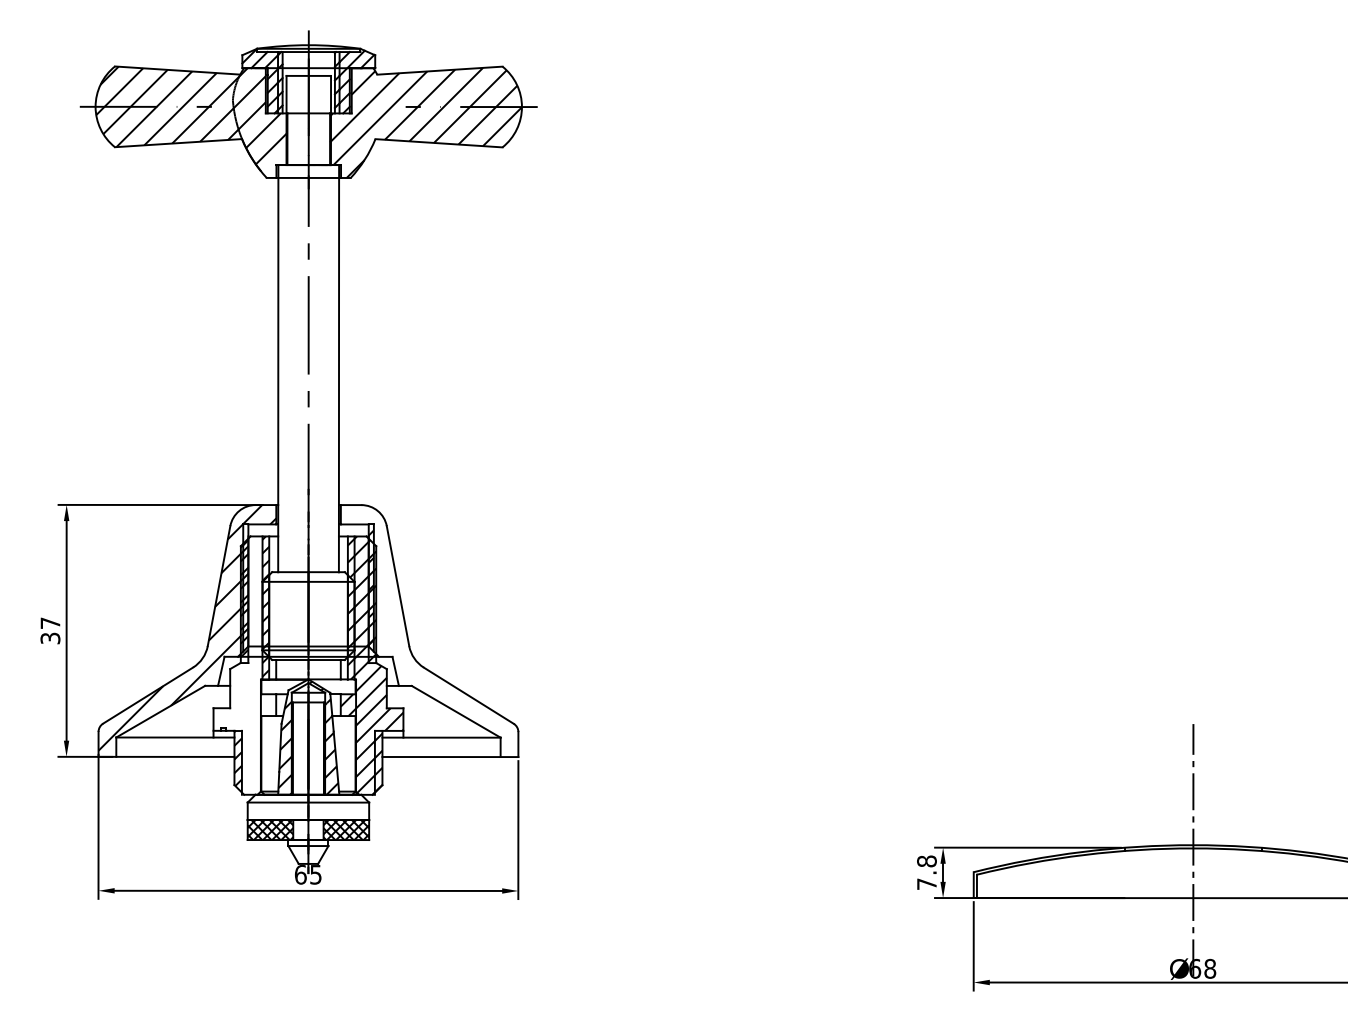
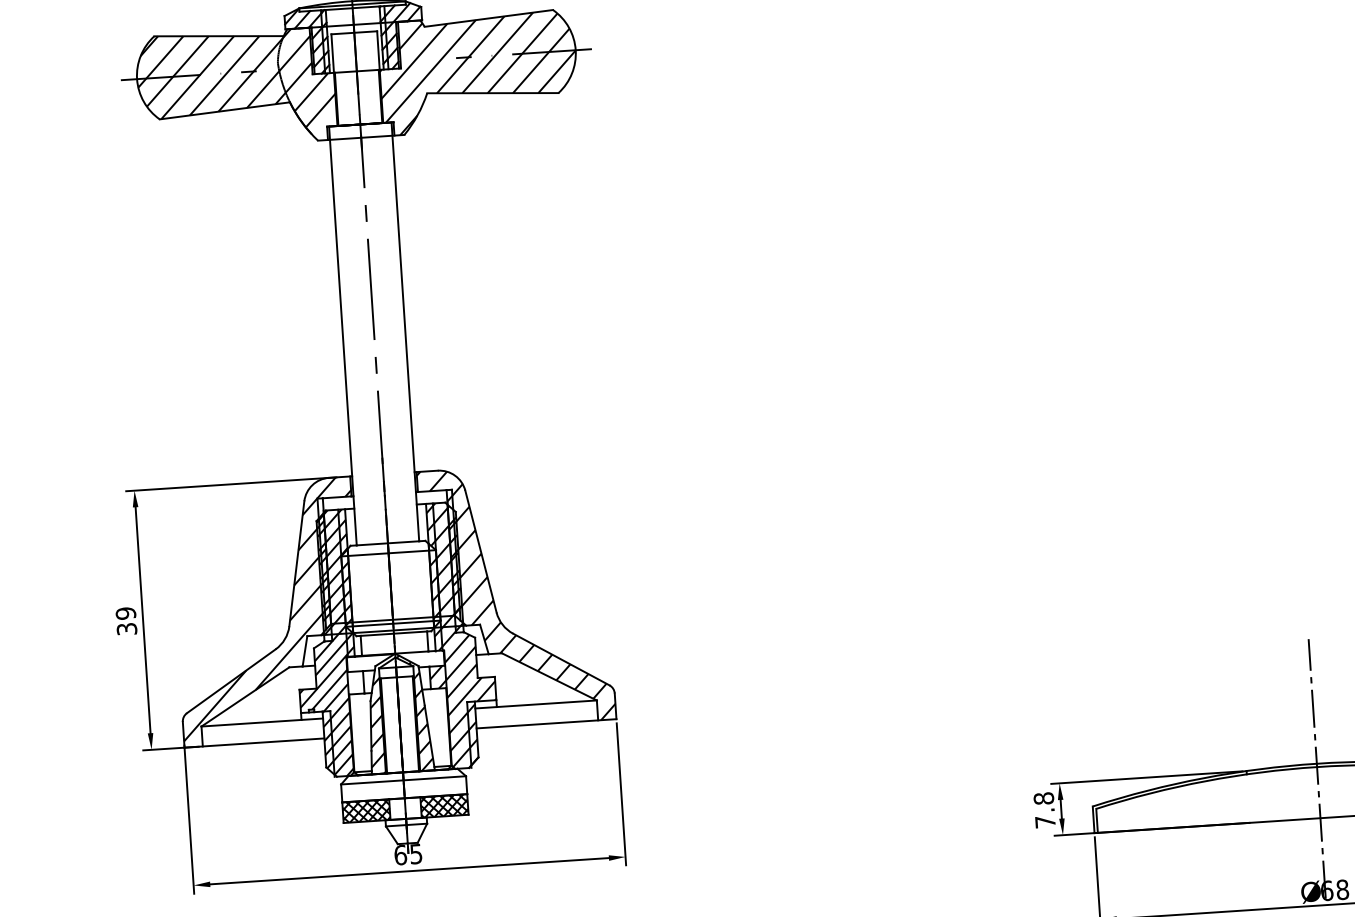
text: (50, 623) -> (126, 613), 37 -> 39
hatch: (429, 631) -> (516, 596), added
hatch: (237, 665) -> (321, 644), added

